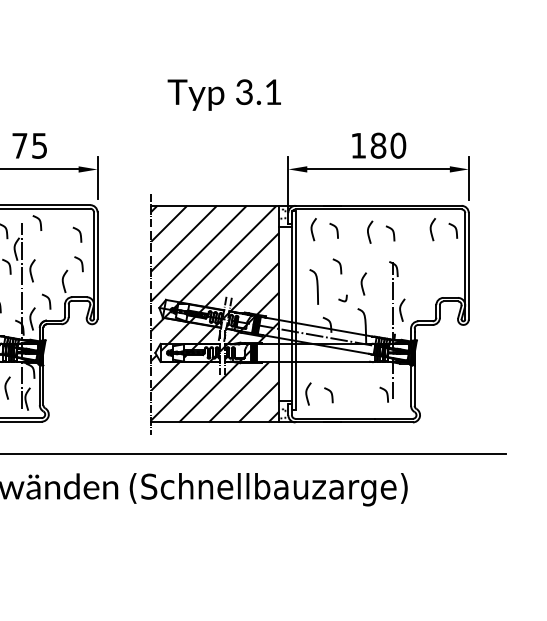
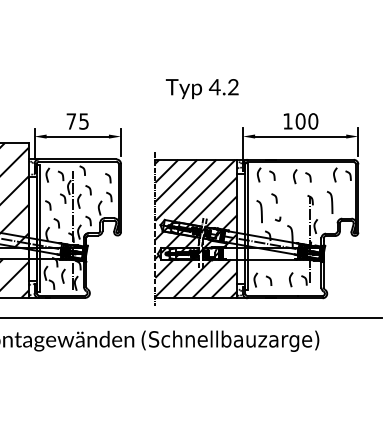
text: (257, 92) -> (223, 87), 3.1 -> 4.2
text: (378, 145) -> (300, 121), 180 -> 100
curve: (48, 253) -> (89, 190), added
curve: (426, 272) -> (331, 202), added
curve: (362, 283) -> (290, 279), moved

